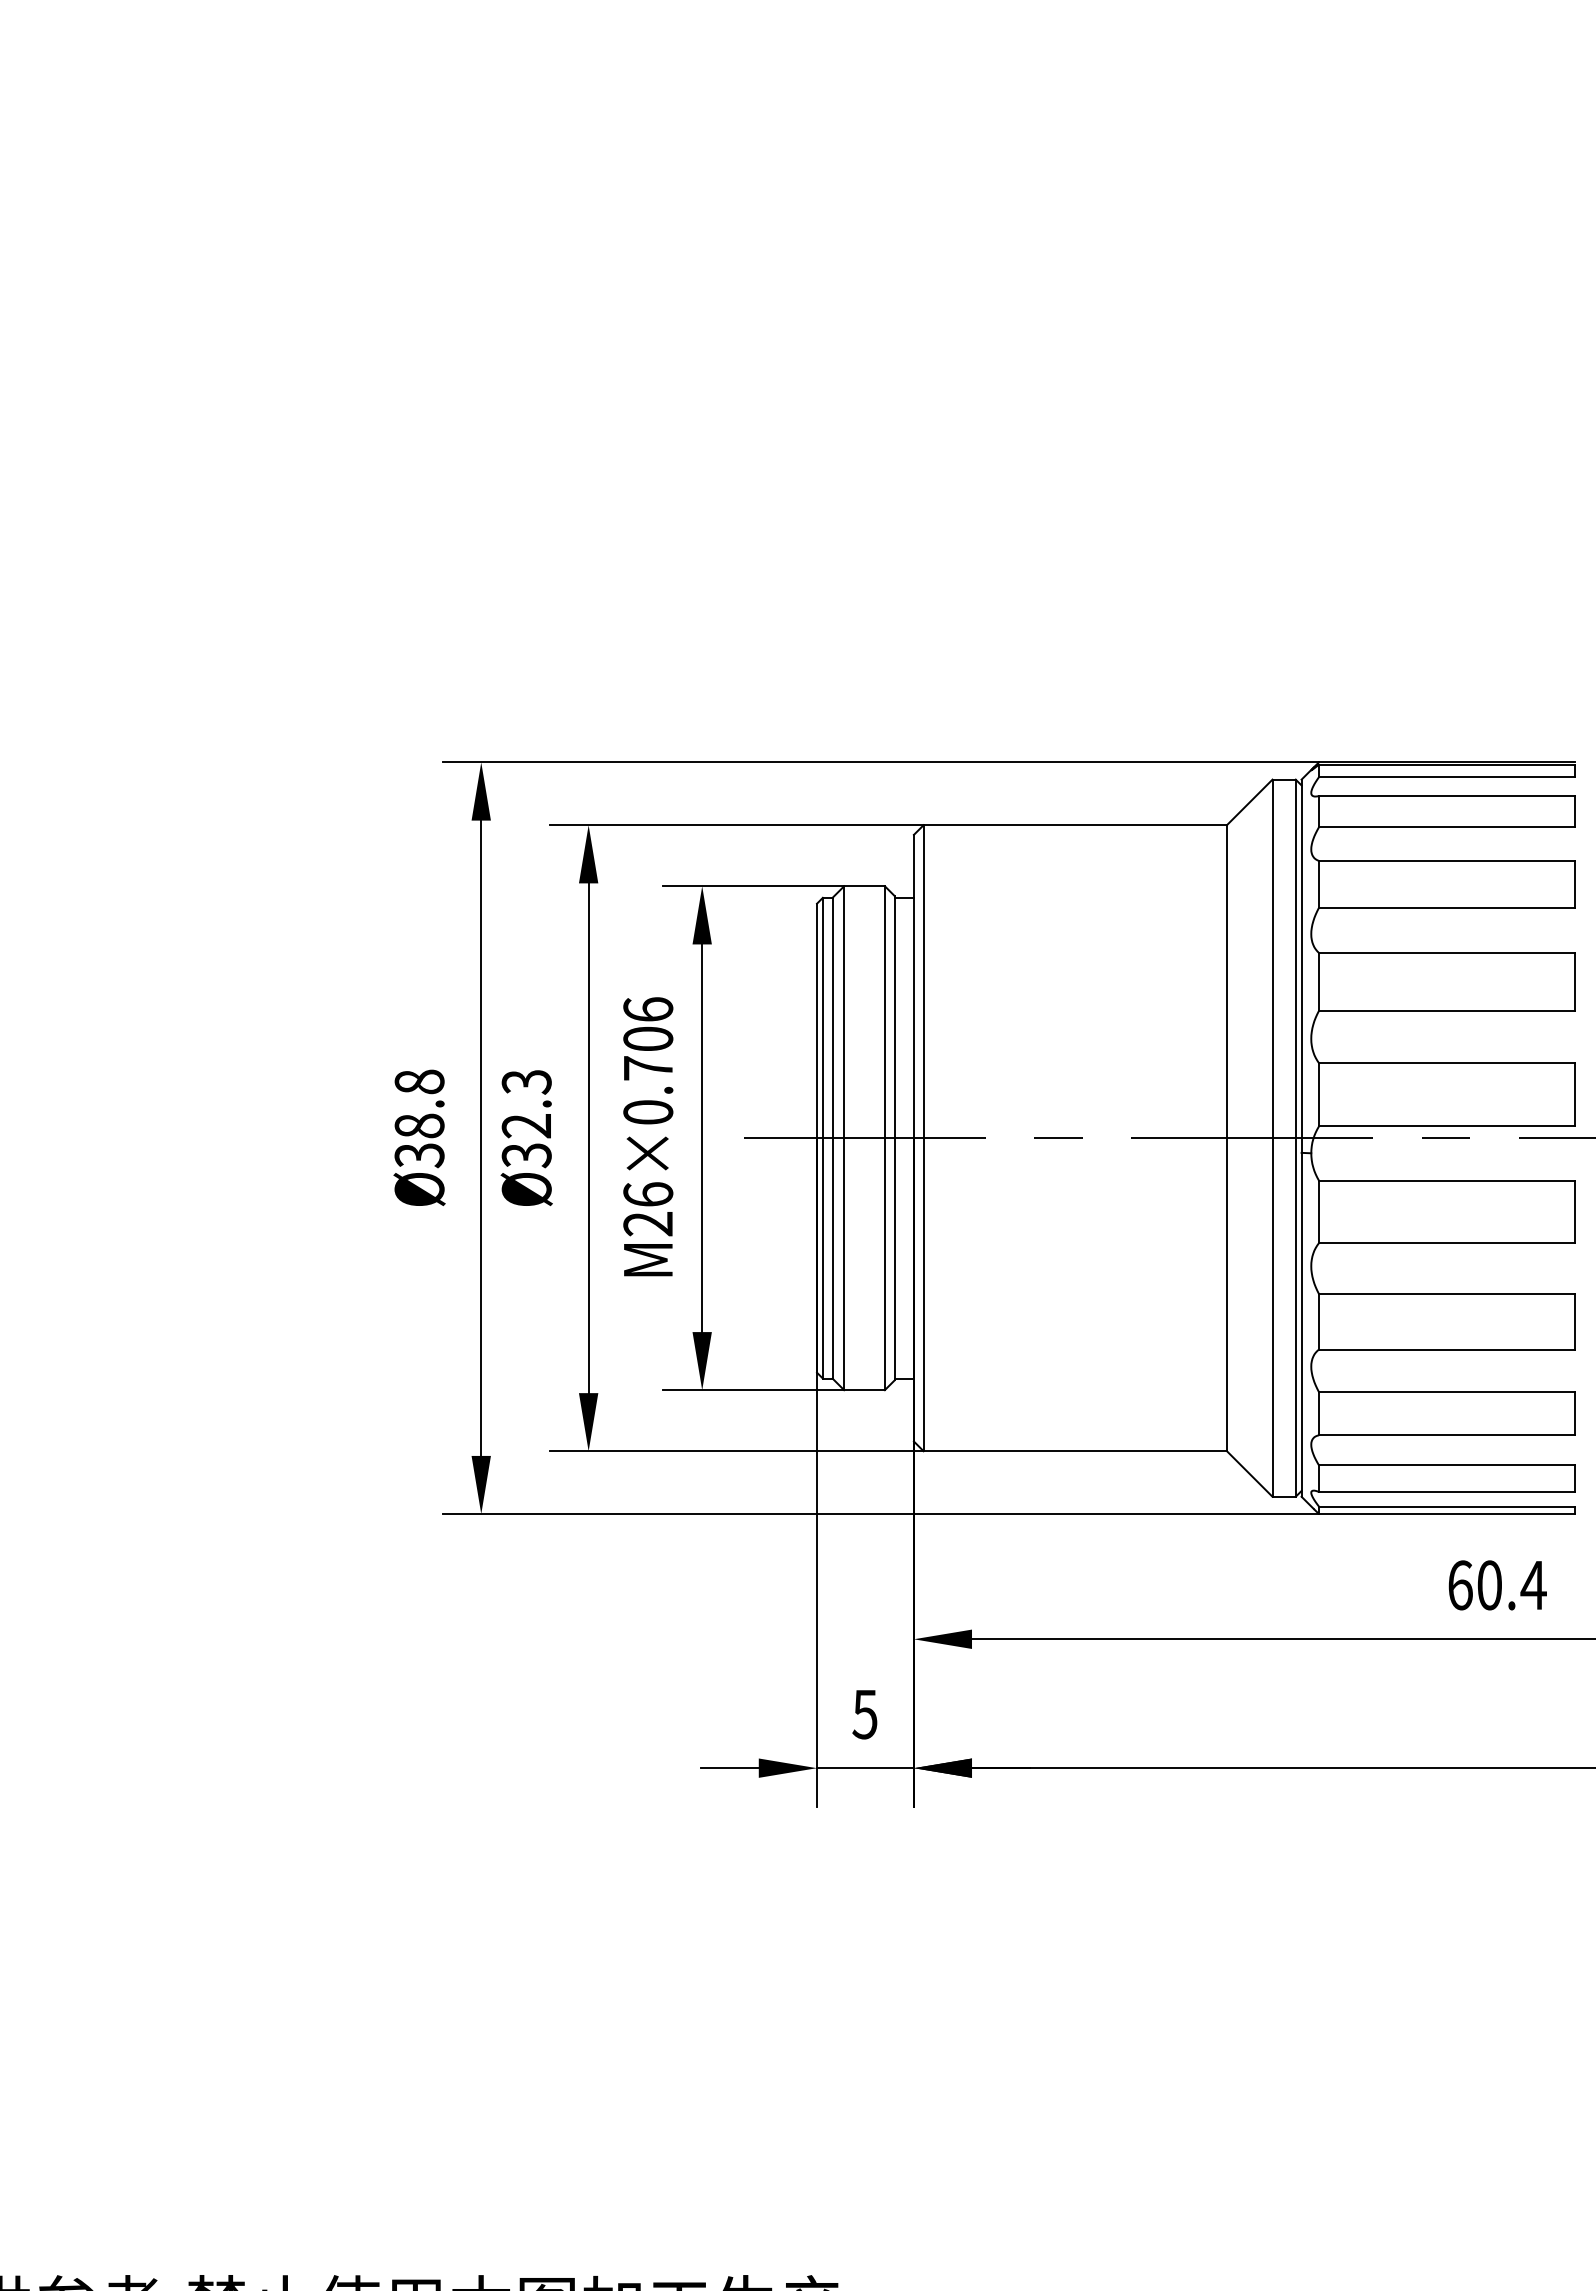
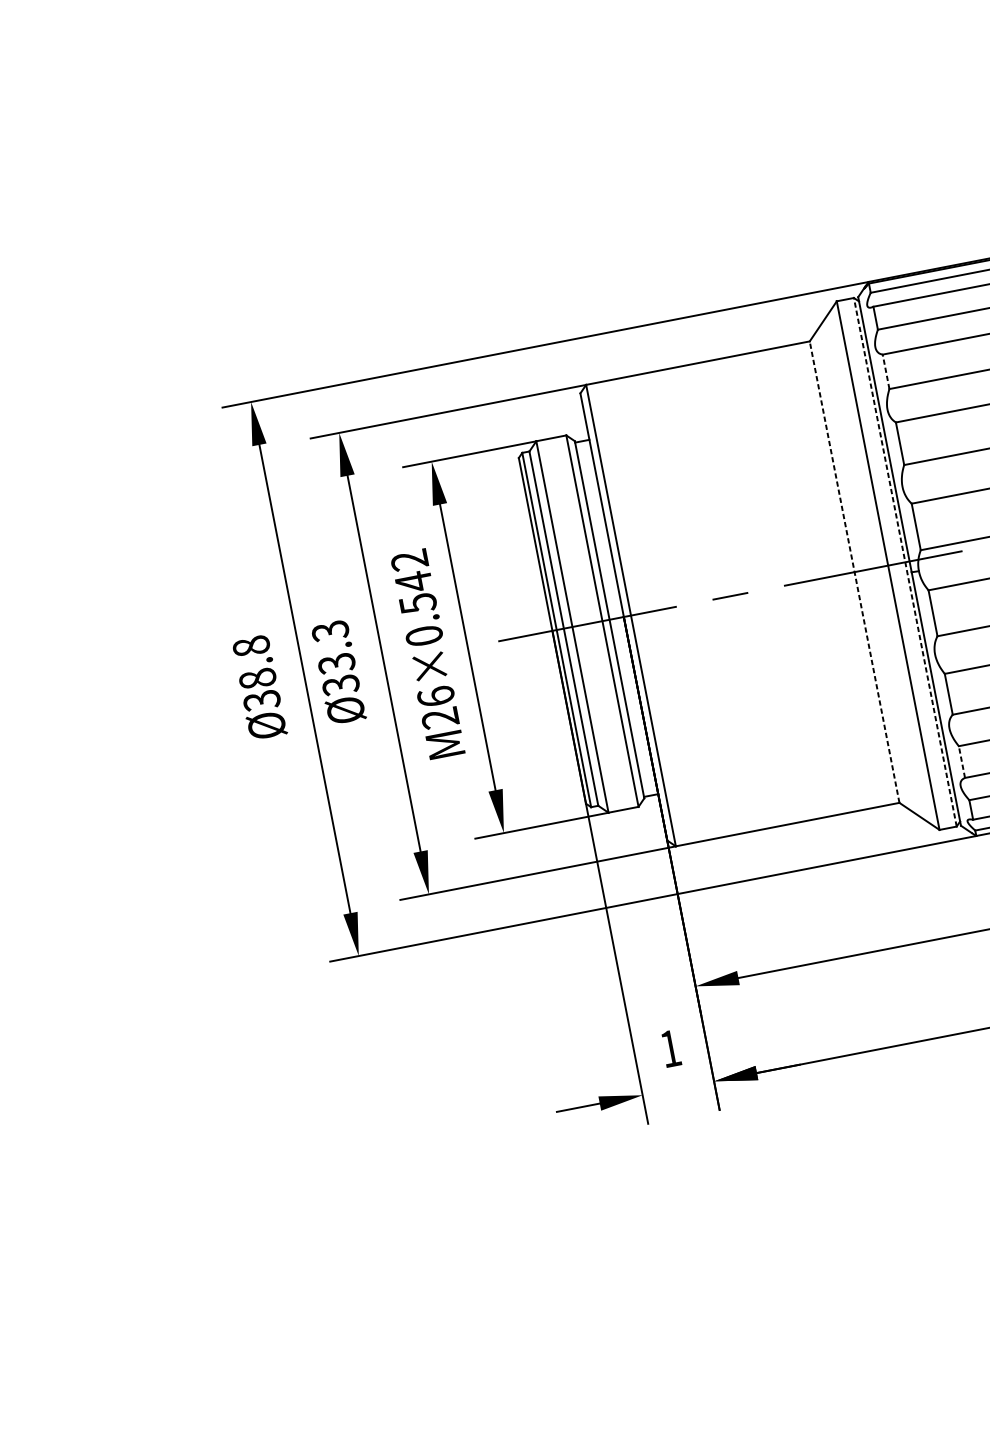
line: (1319, 883) -> (886, 371), solid -> dashed
text: (648, 1039) -> (414, 582), M26×0.706 -> M26×0.542
text: (526, 1126) -> (336, 663), Ø32.3 -> Ø33.3
line: (1226, 1137) -> (854, 571), solid -> dashed
line: (1295, 1138) -> (905, 562), solid -> dashed
line: (1319, 1413) -> (962, 761), solid -> dashed
text: (864, 1714) -> (670, 1048), 5 -> 1
line: (865, 1768) -> (678, 1088), removed

